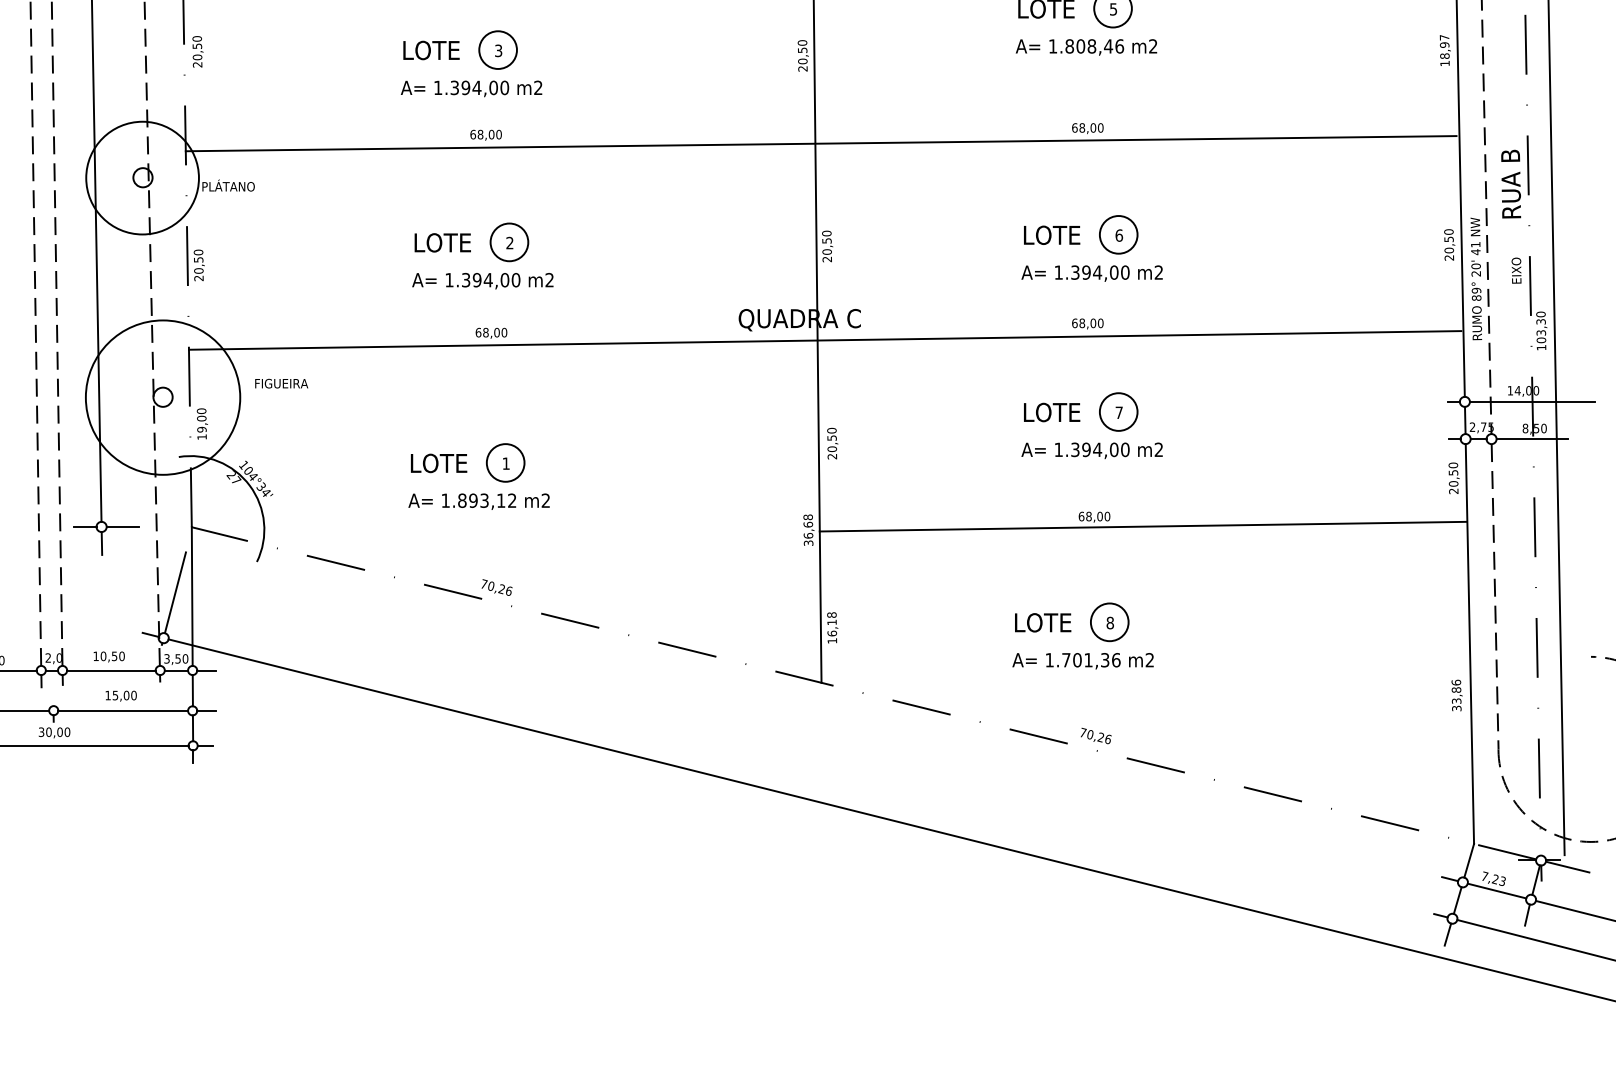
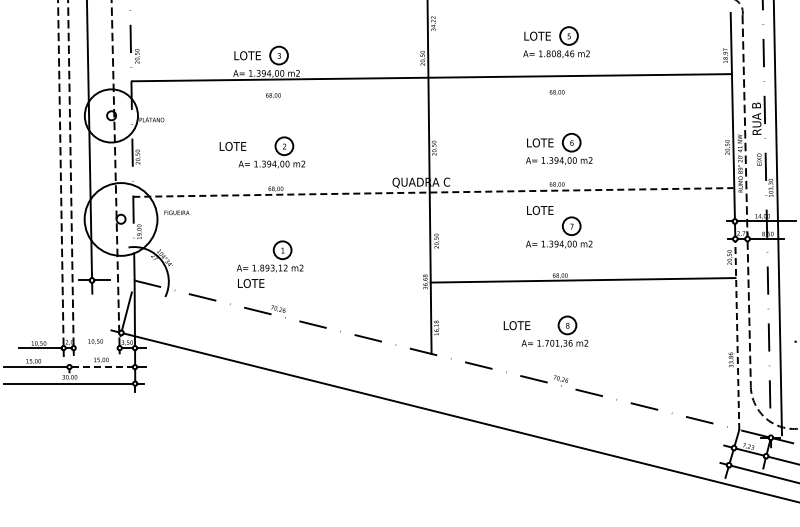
line: (821, 143) -> (431, 77), moved
text: (441, 242) -> (232, 146), moved
line: (825, 340) -> (433, 192), solid -> dashed
text: (1052, 412) -> (540, 210), moved
text: (439, 463) -> (251, 283), moved
text: (1041, 622) -> (516, 325), moved
line: (1470, 643) -> (737, 335), solid -> dashed
line: (110, 671) -> (96, 348), removed
line: (123, 711) -> (102, 367), solid -> dashed

